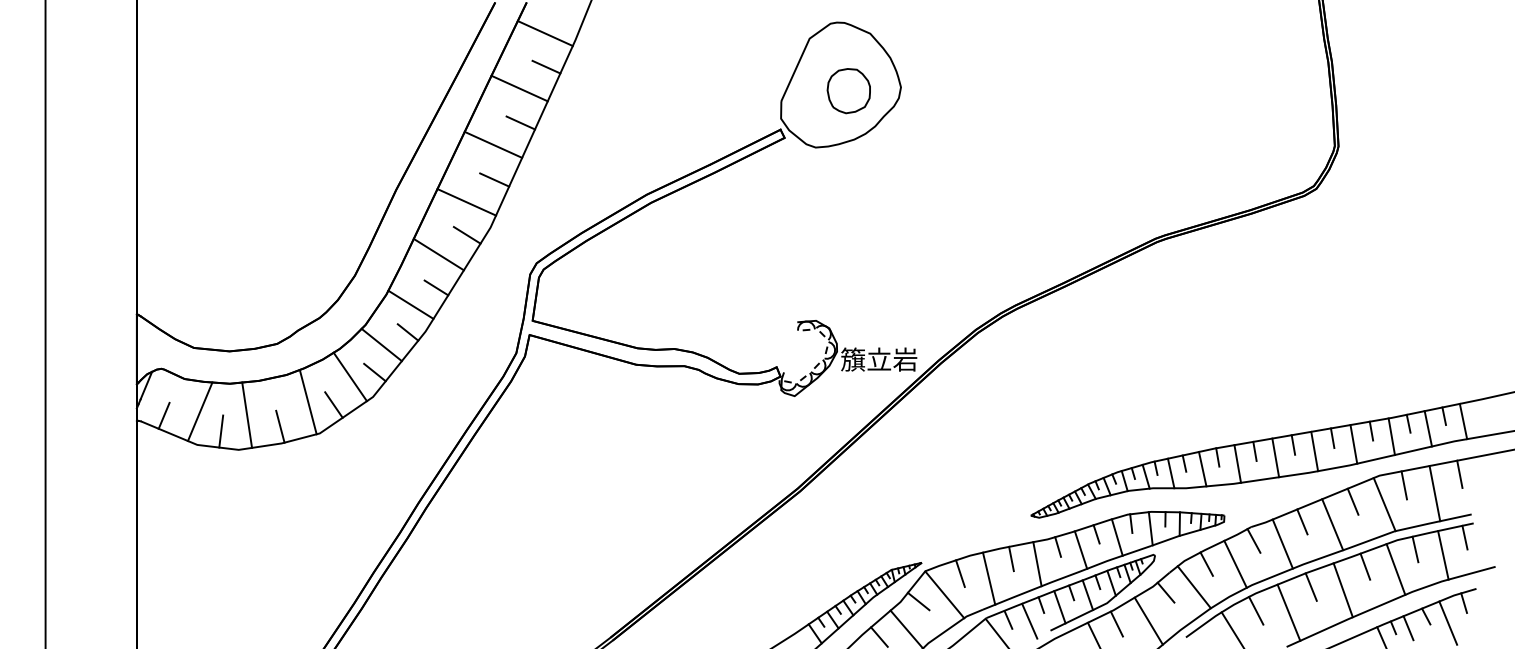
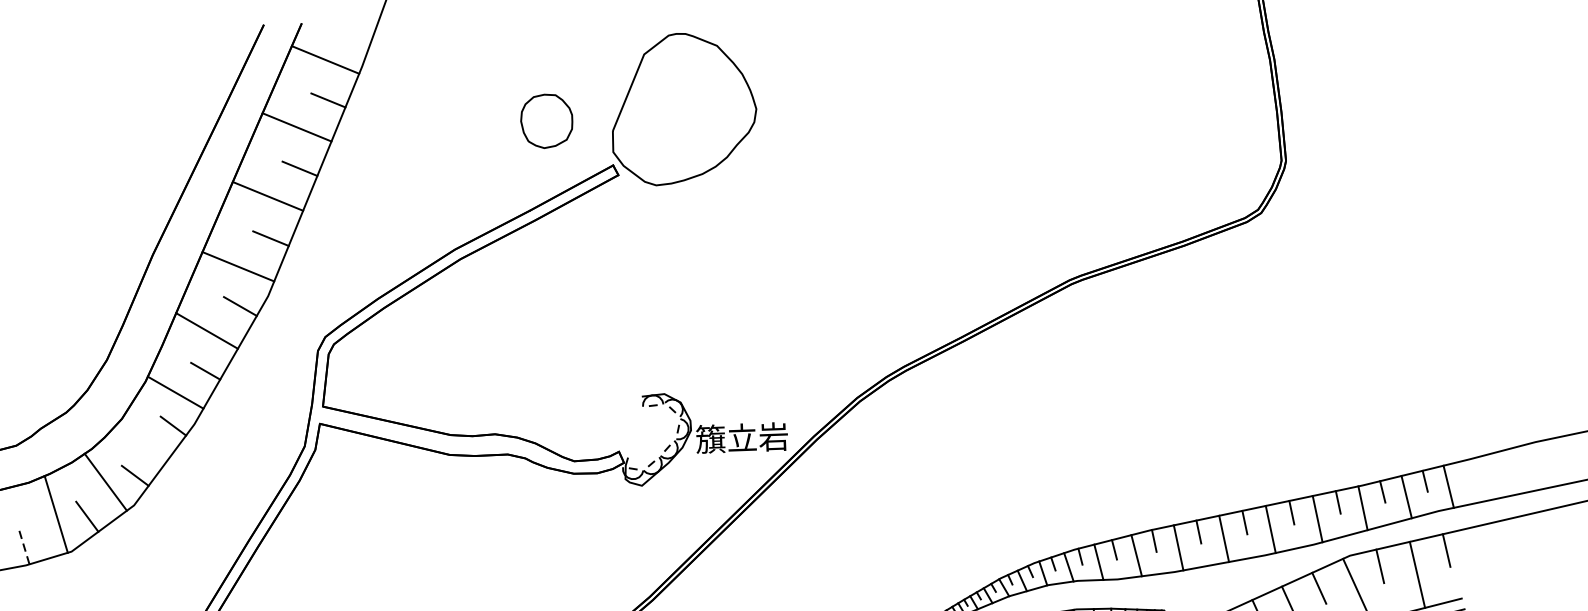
part: (848, 91) -> (546, 121), moved
line: (381, 344) -> (141, 441), removed
line: (280, 426) -> (23, 545), solid -> dashed

